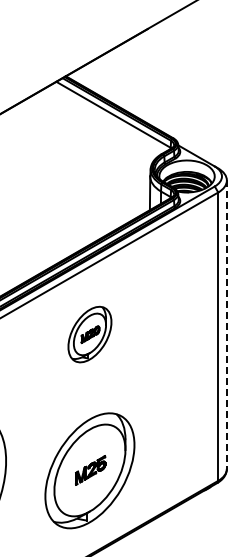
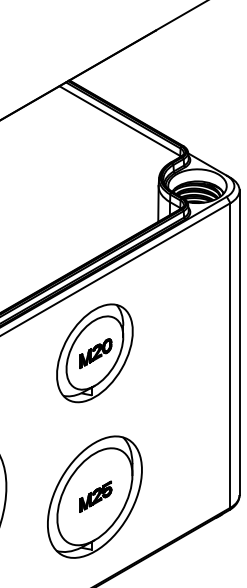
line: (226, 325) -> (239, 343), dashed -> solid
part: (89, 334) -> (94, 353), size x1.67

